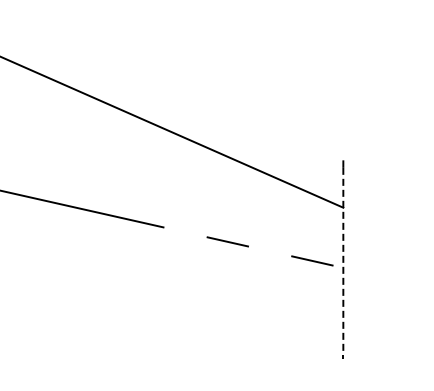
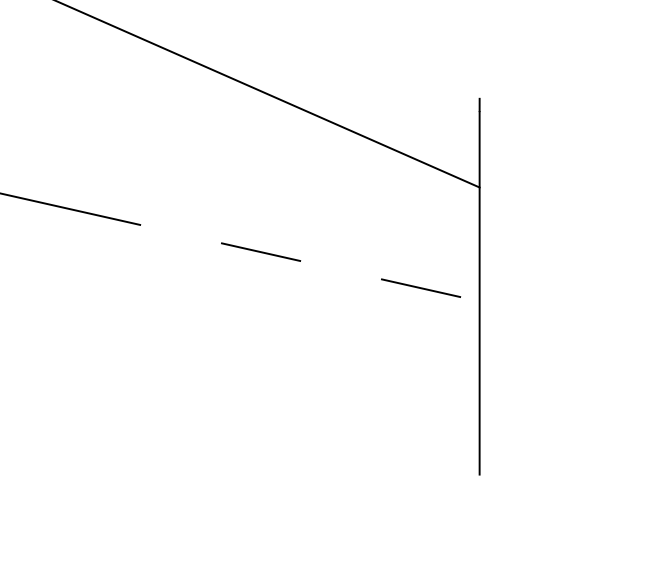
line: (343, 263) -> (479, 293), dashed -> solid

